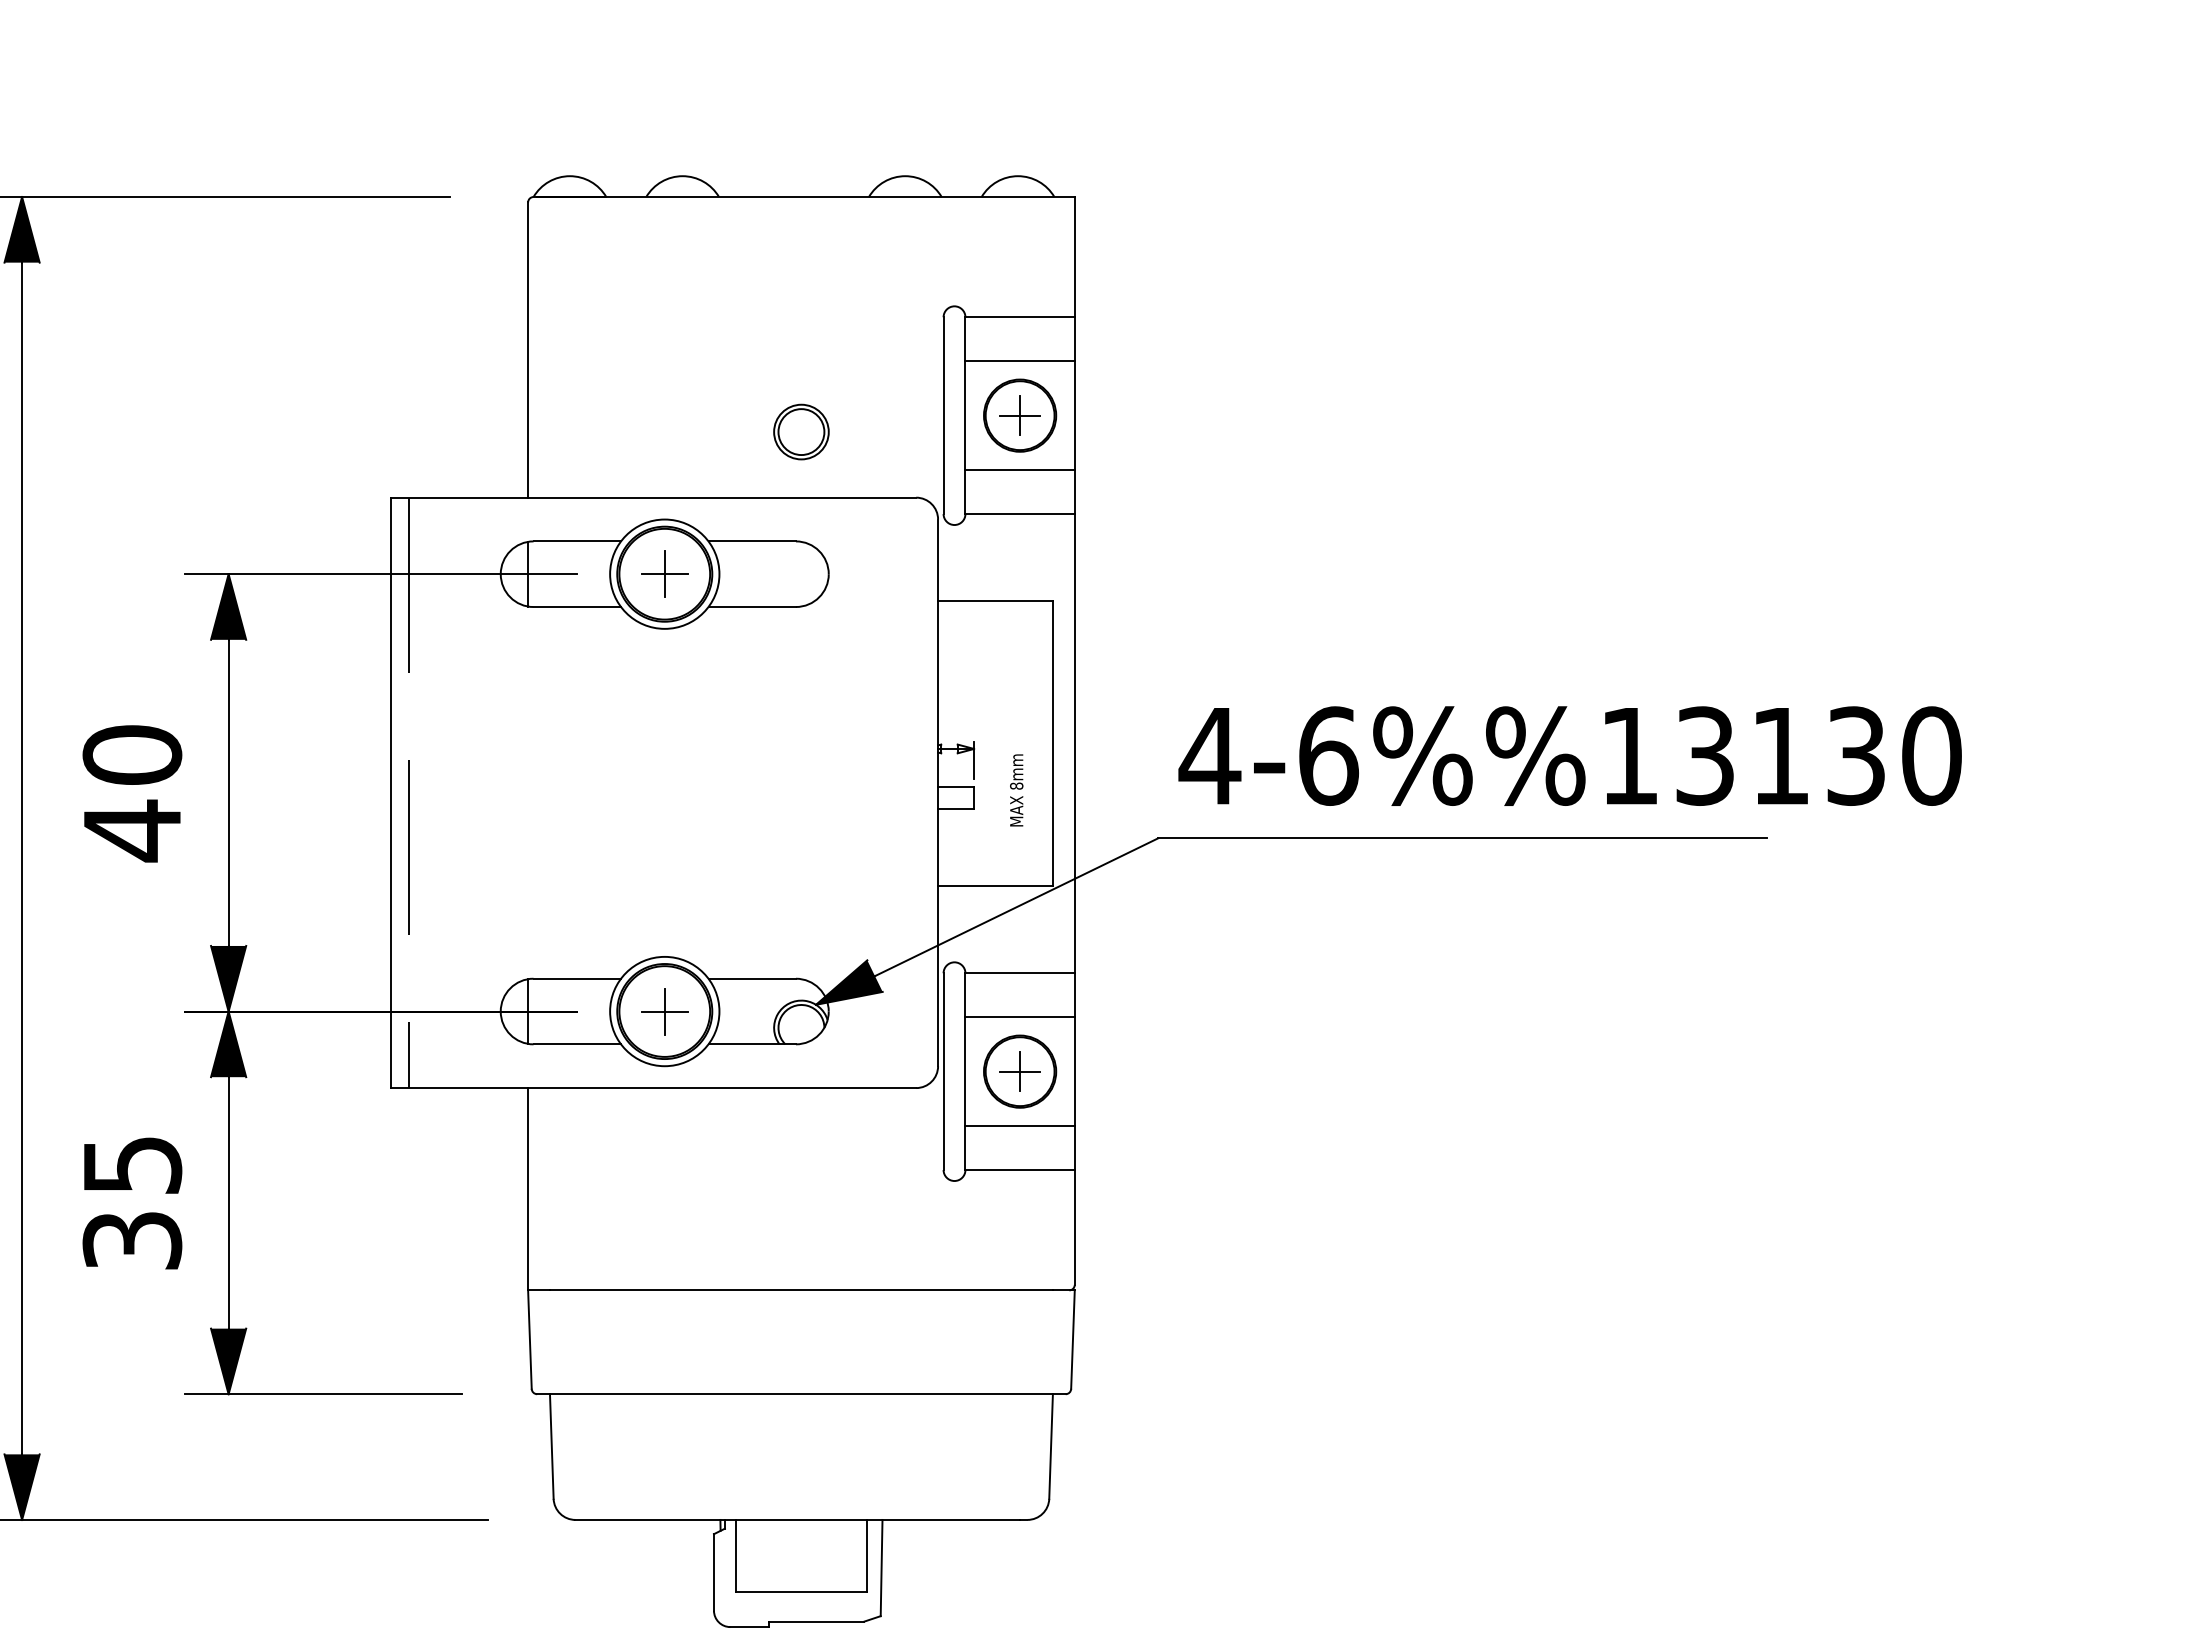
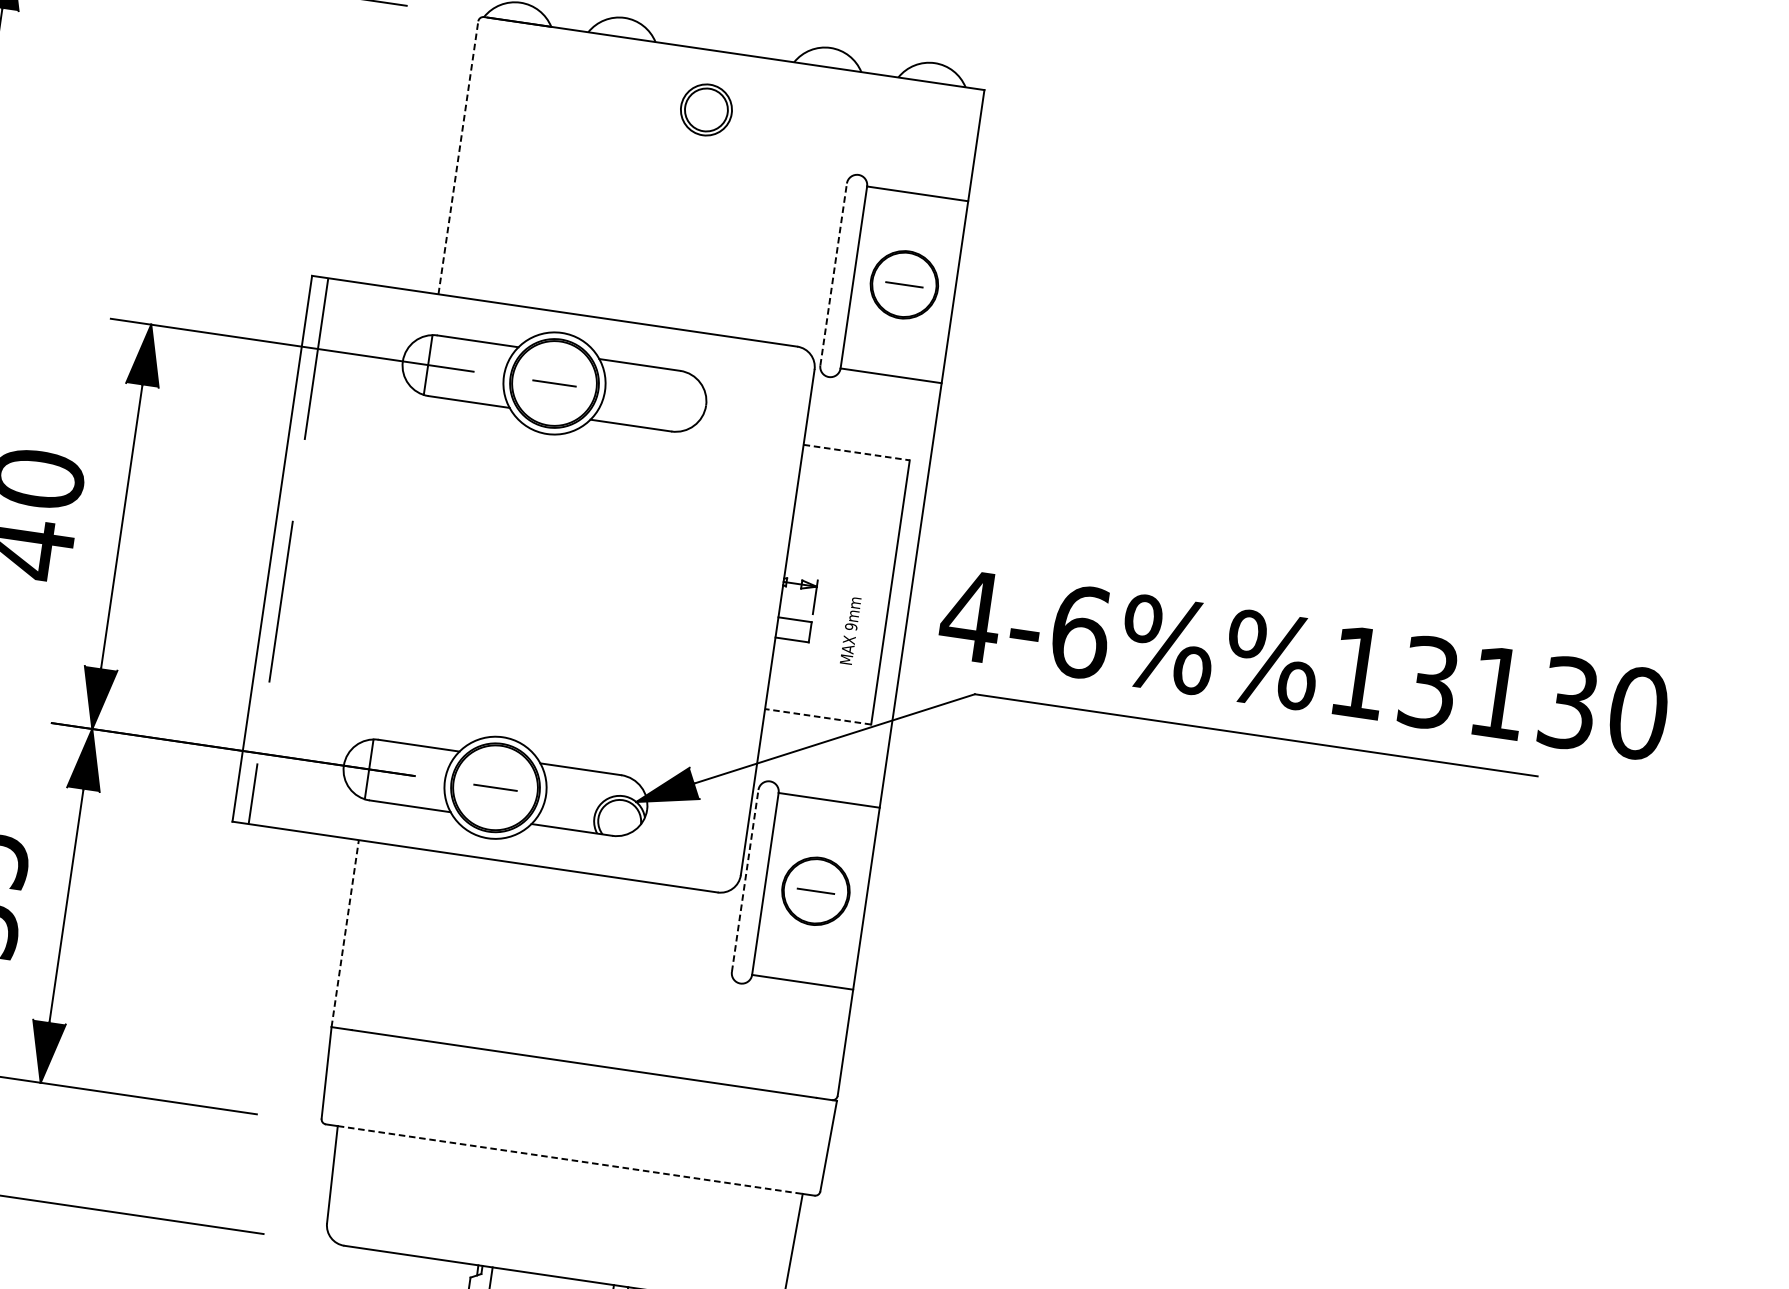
line: (528, 350) -> (458, 158), solid -> dashed
line: (1019, 361) -> (911, 234), removed
line: (943, 415) -> (833, 274), solid -> dashed
line: (1020, 415) -> (904, 284), removed
part: (801, 431) -> (706, 109), moved
line: (1019, 470) -> (896, 335), removed
line: (664, 574) -> (554, 383), removed
line: (996, 600) -> (857, 452), solid -> dashed
text: (1569, 755) -> (1303, 663), moved
text: (1016, 785) -> (851, 626), 8mm -> 9mm
line: (995, 886) -> (818, 716), solid -> dashed
line: (664, 1011) -> (495, 787), removed
line: (1019, 1017) -> (822, 841), removed
line: (943, 1071) -> (745, 880), solid -> dashed
line: (1020, 1071) -> (816, 891), removed
line: (1019, 1126) -> (807, 941), removed
line: (528, 1188) -> (345, 933), solid -> dashed
line: (801, 1394) -> (570, 1160), solid -> dashed

